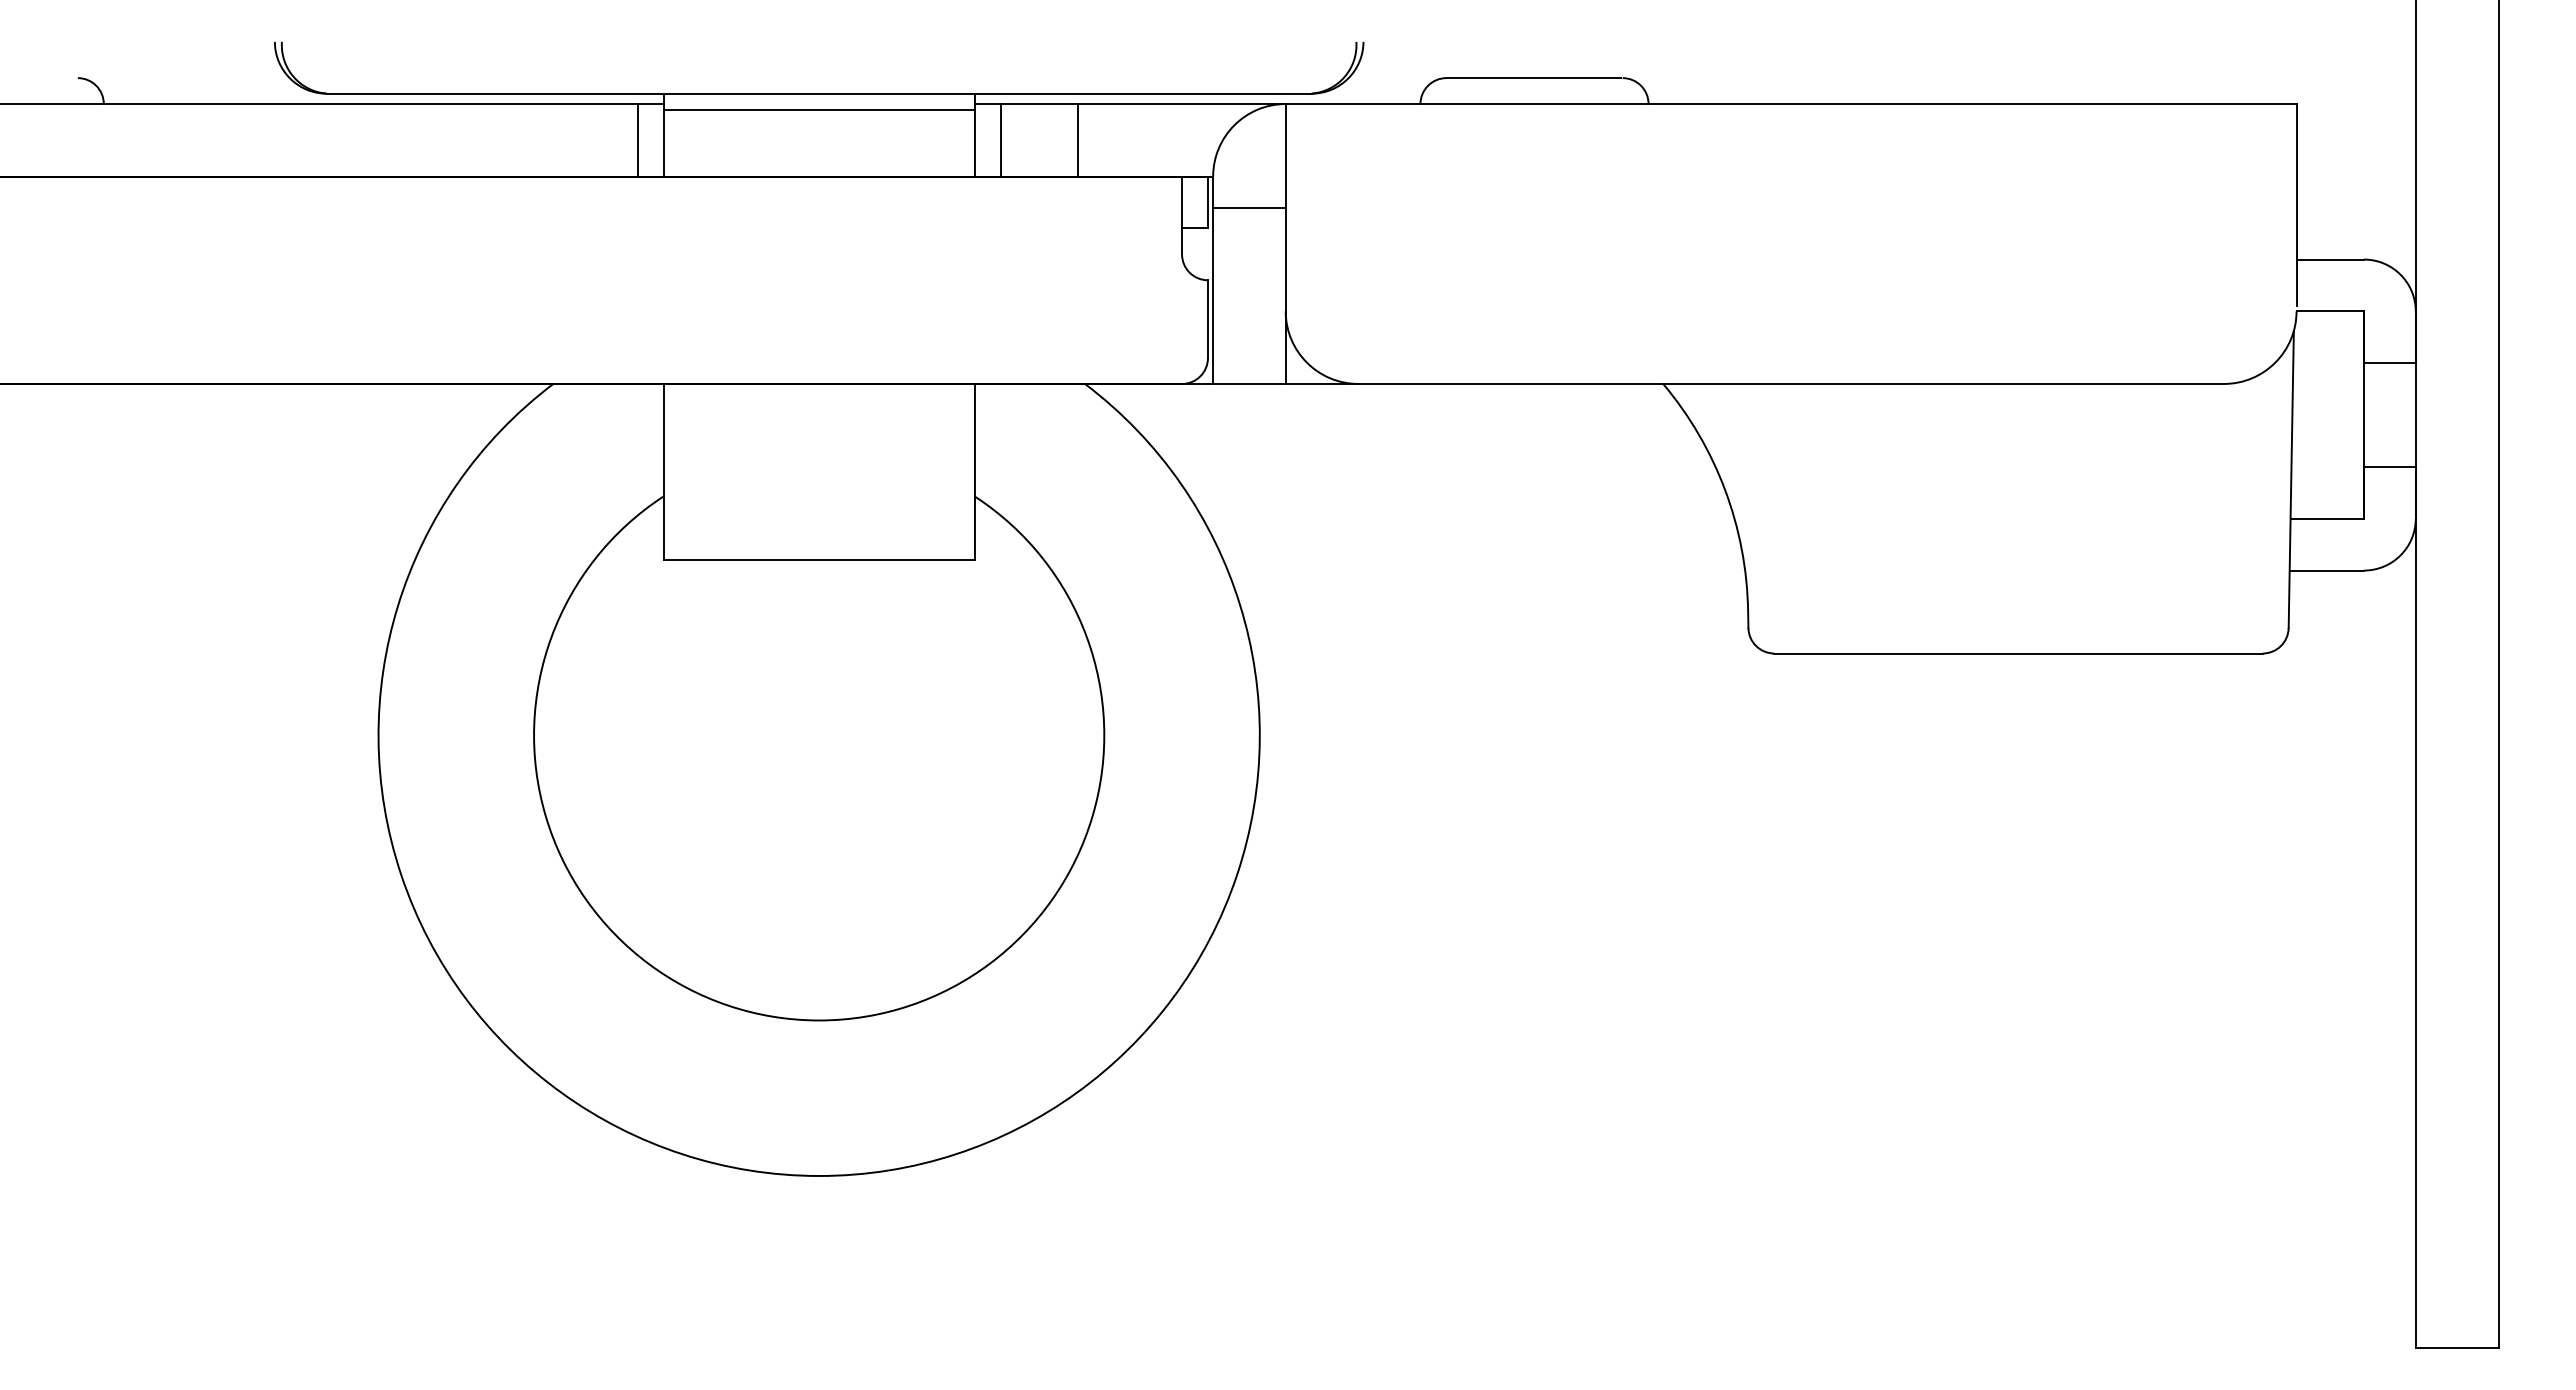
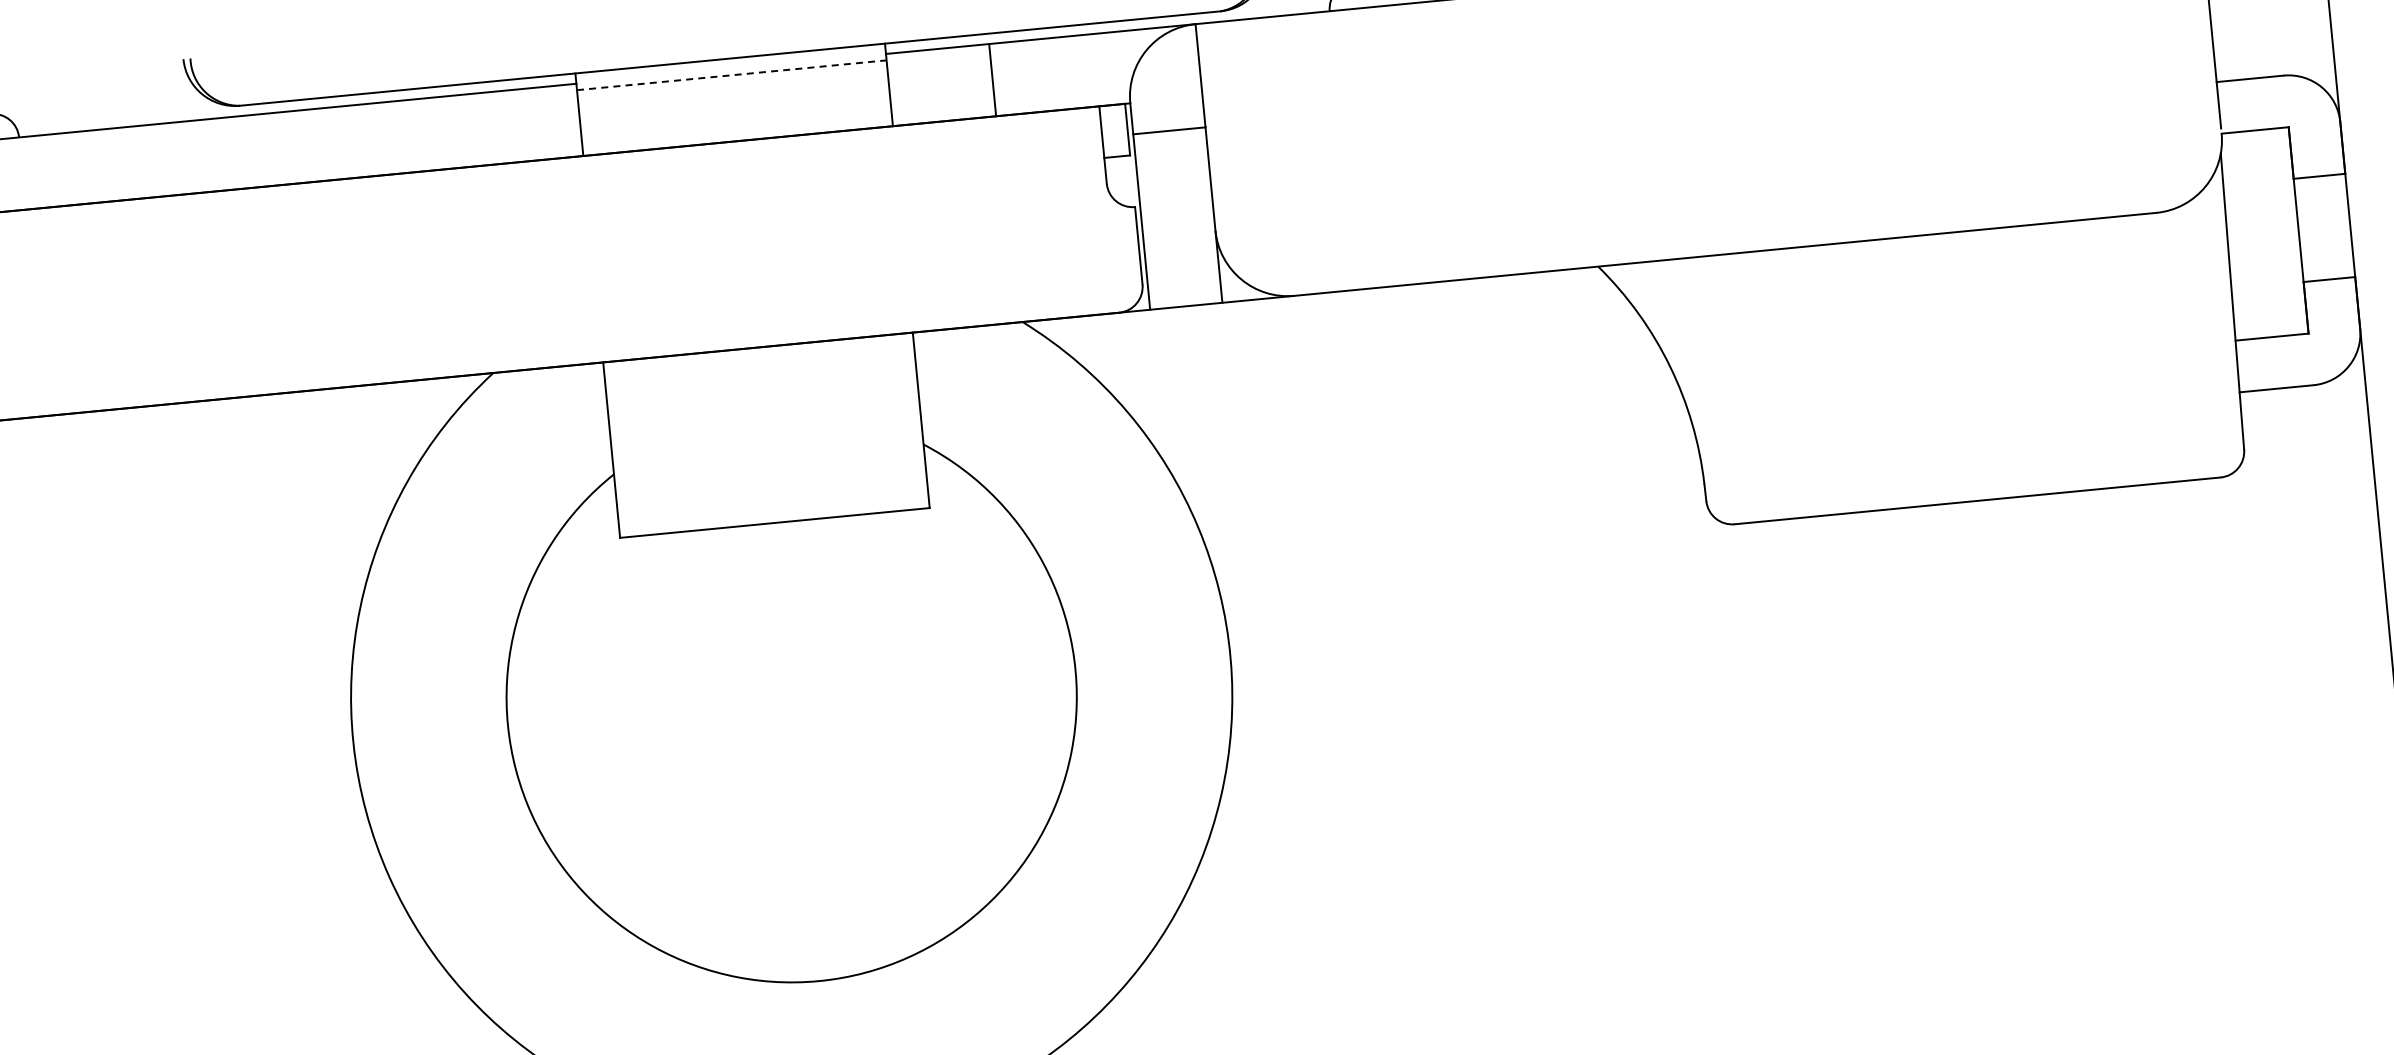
line: (819, 110) -> (732, 75), solid -> dashed
line: (637, 140) -> (553, 122), removed
line: (1000, 140) -> (915, 87), removed

